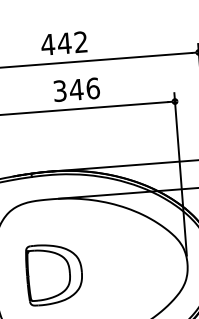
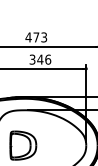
text: (73, 42) -> (40, 37), 442 -> 473

